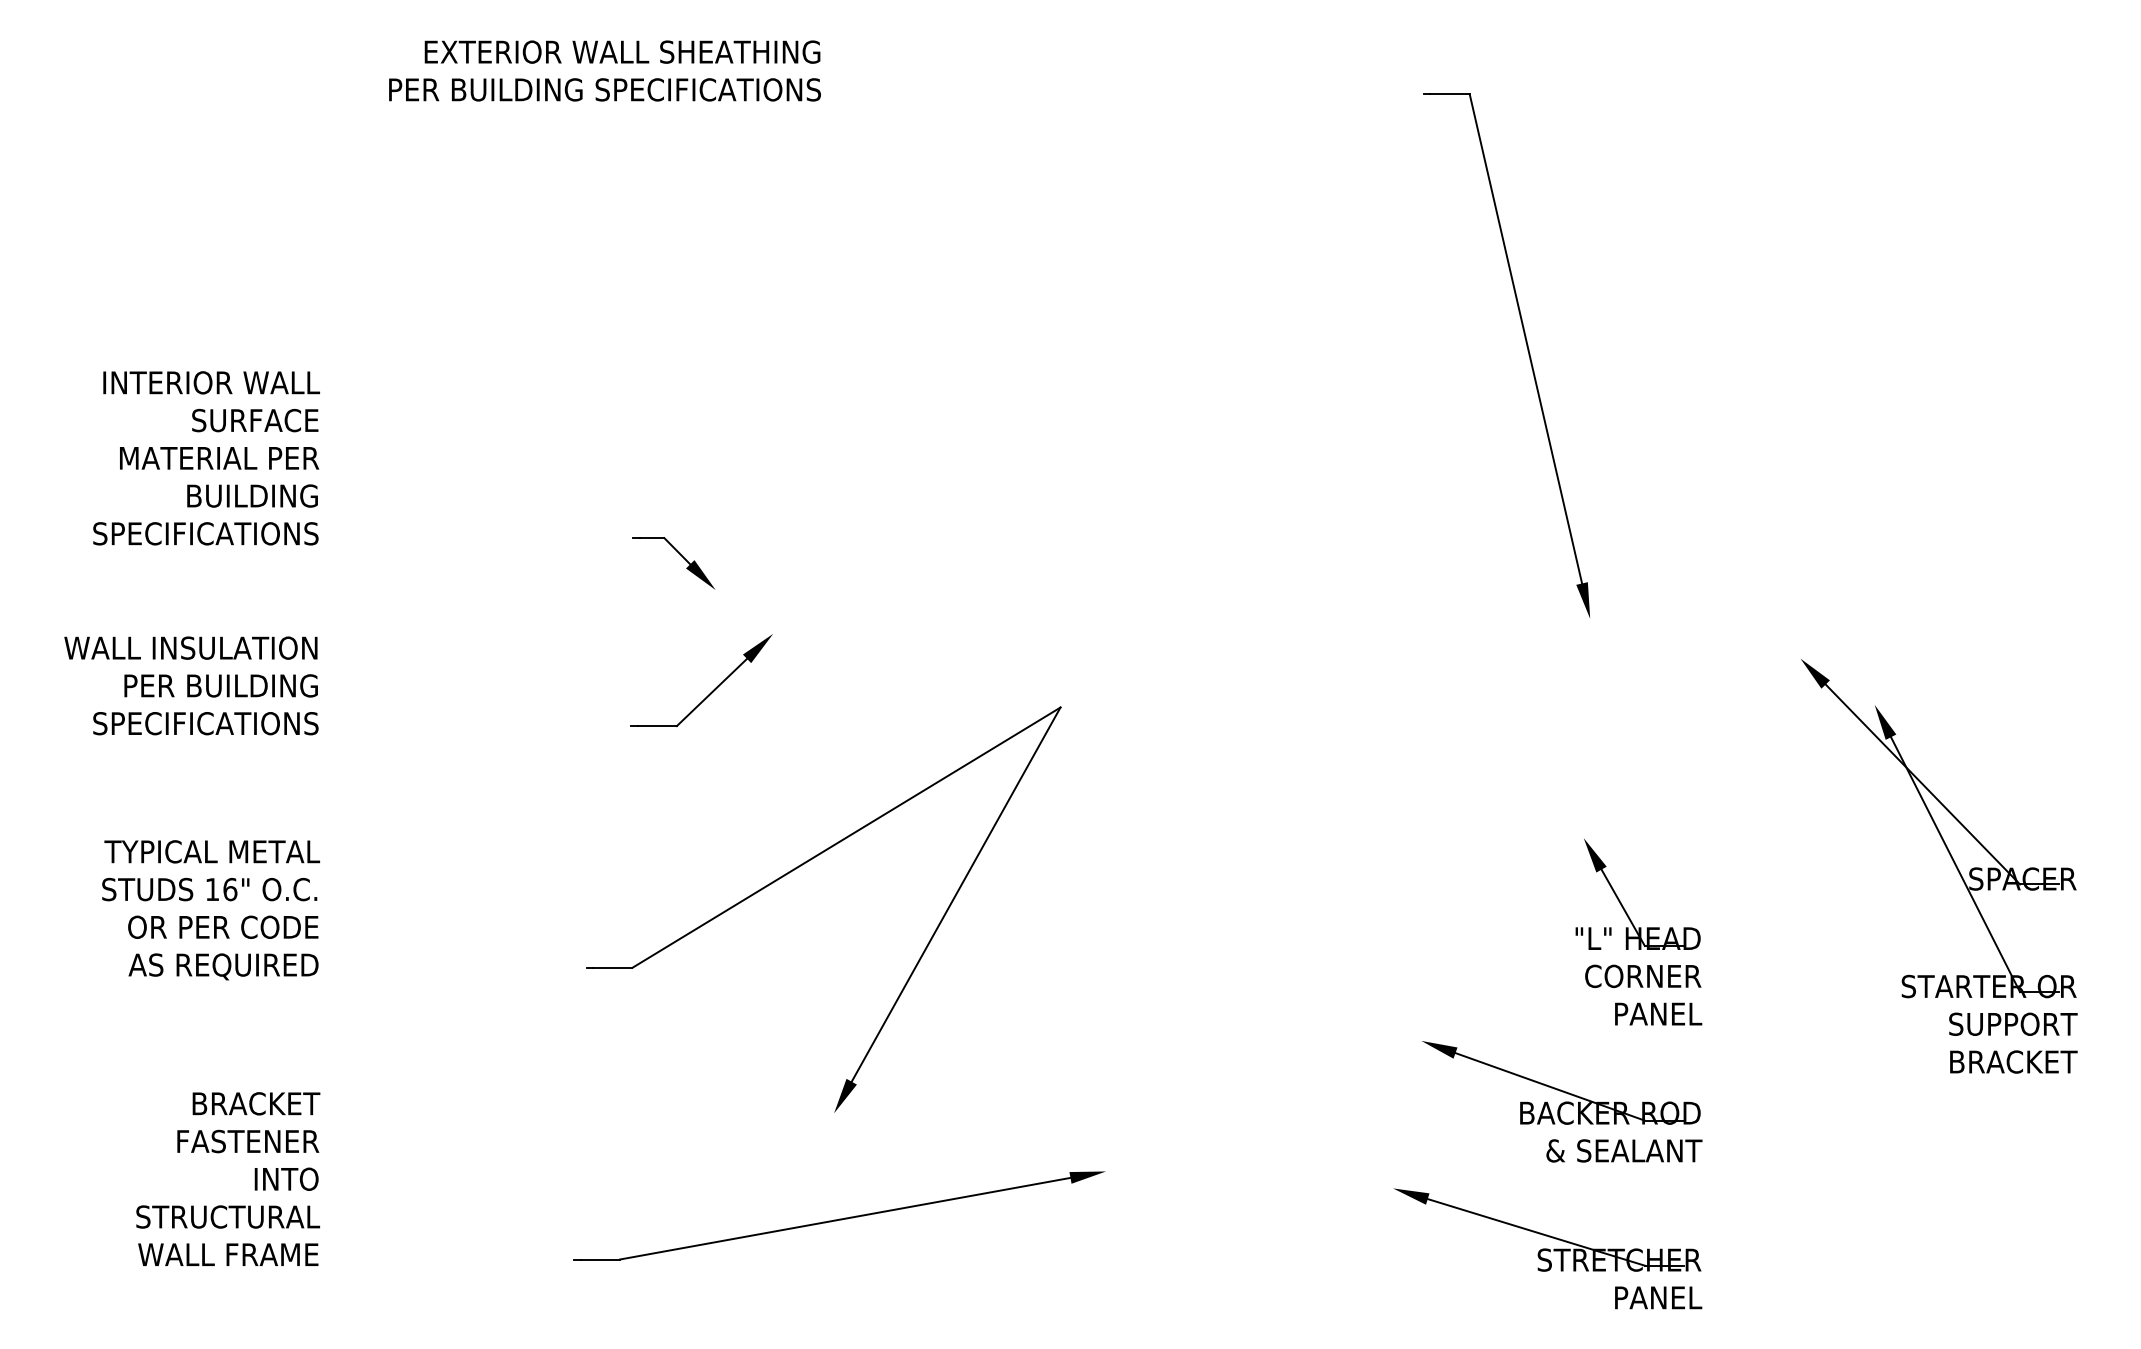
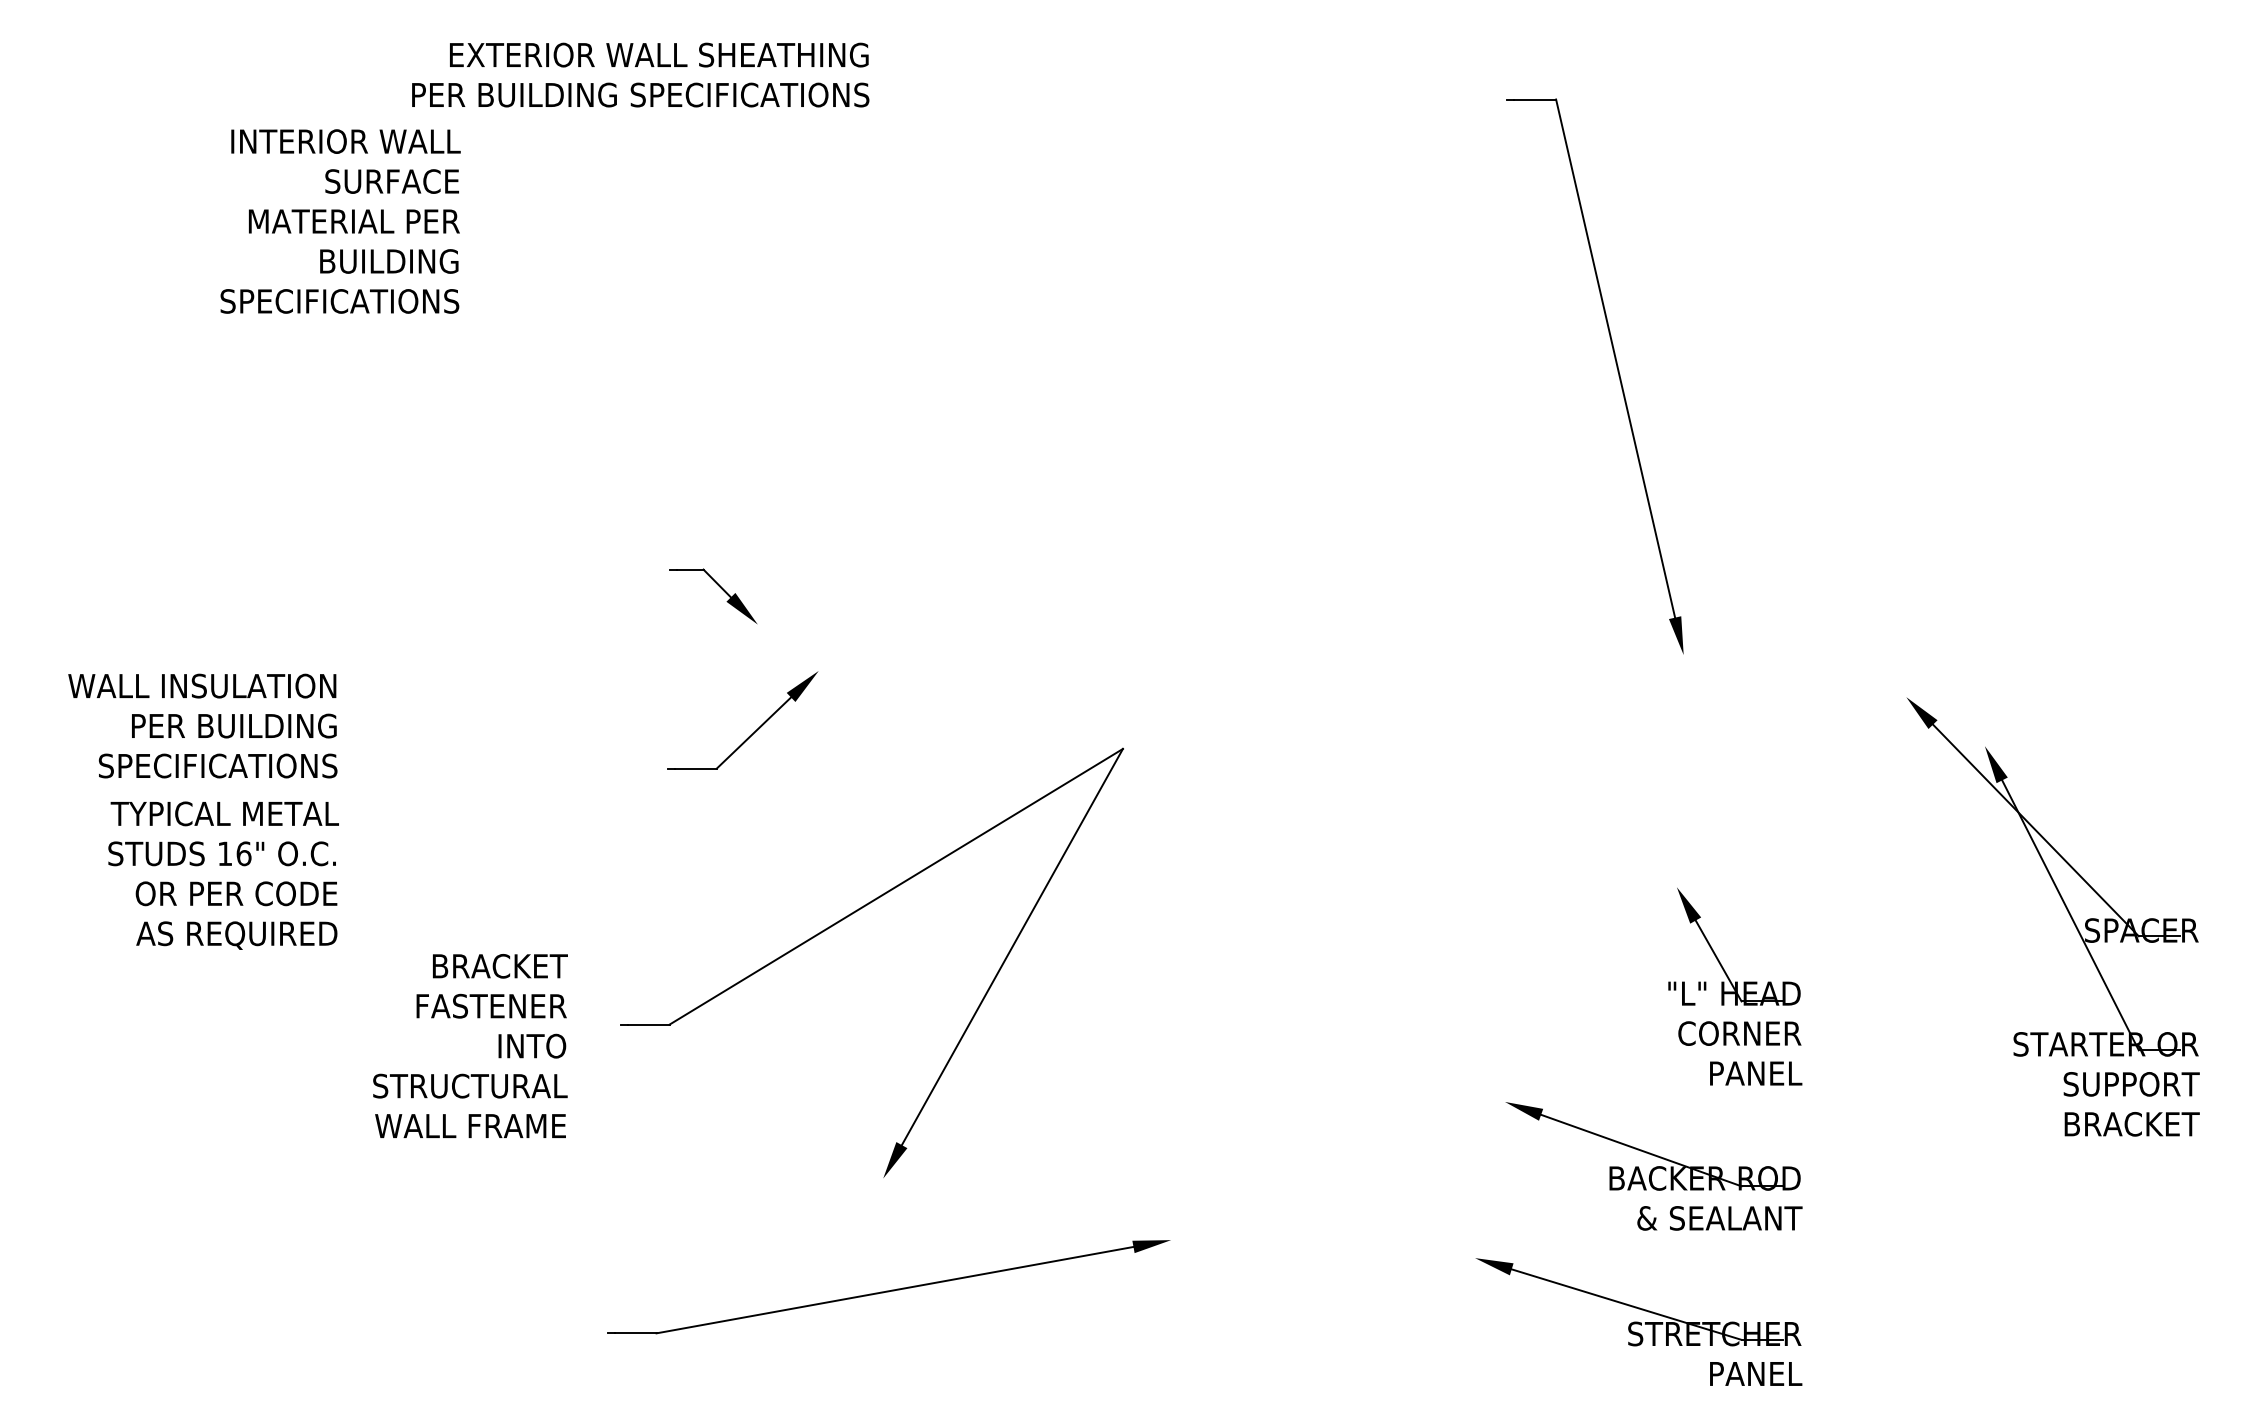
text: (206, 458) -> (340, 221), moved
text: (210, 910) -> (223, 875), moved
text: (228, 1178) -> (470, 1045), moved

